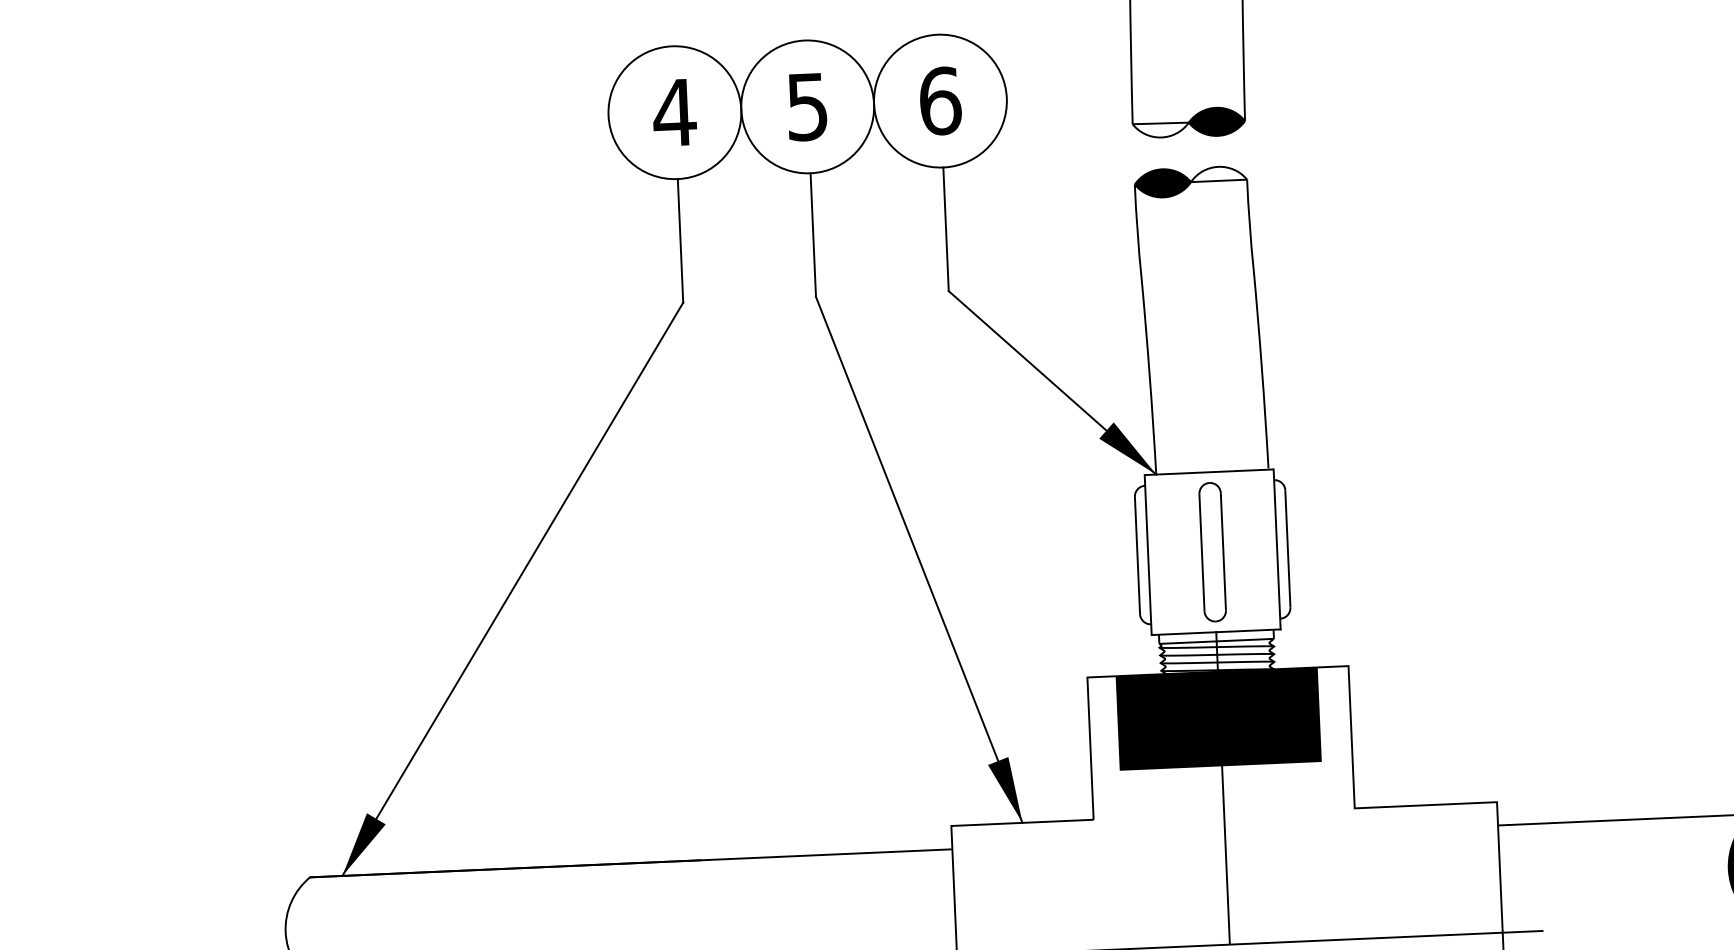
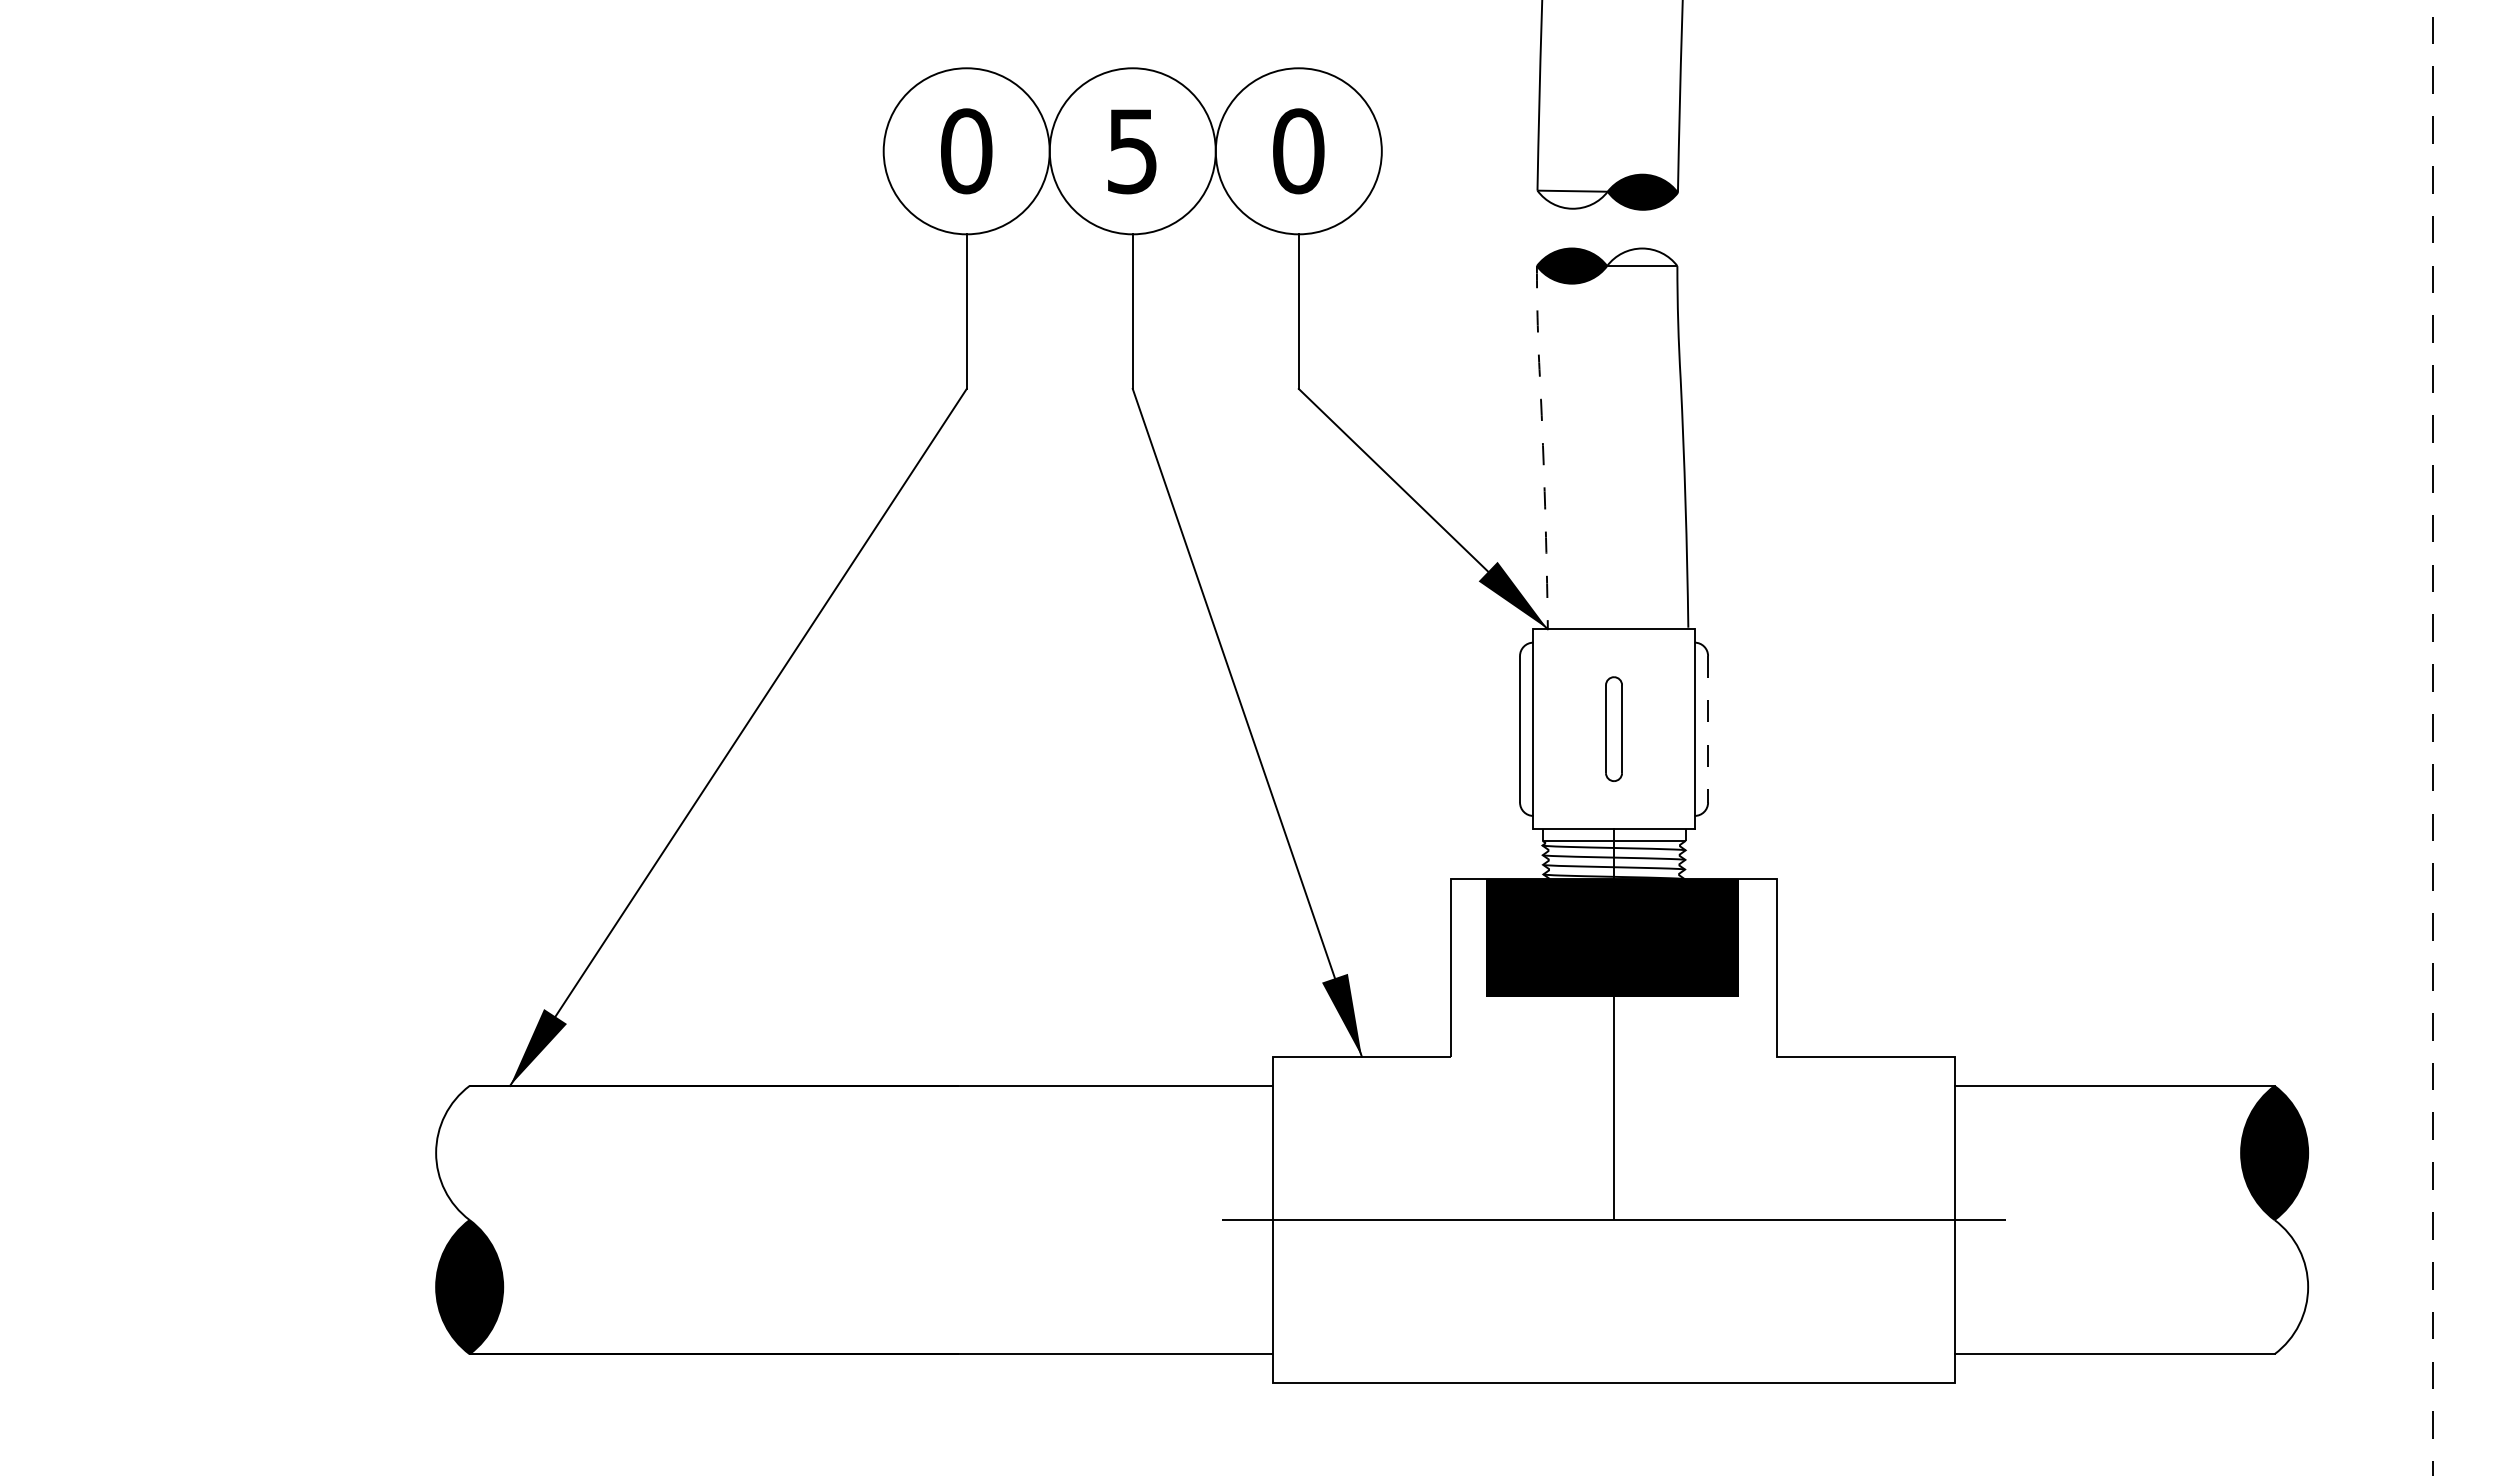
text: (940, 101) -> (1298, 151), 6 -> 0
text: (674, 112) -> (966, 151), 4 -> 0
line: (1146, 328) -> (1543, 446), solid -> dashed
line: (1288, 549) -> (1708, 729), solid -> dashed
part: (1212, 551) -> (1613, 728), size x0.6

